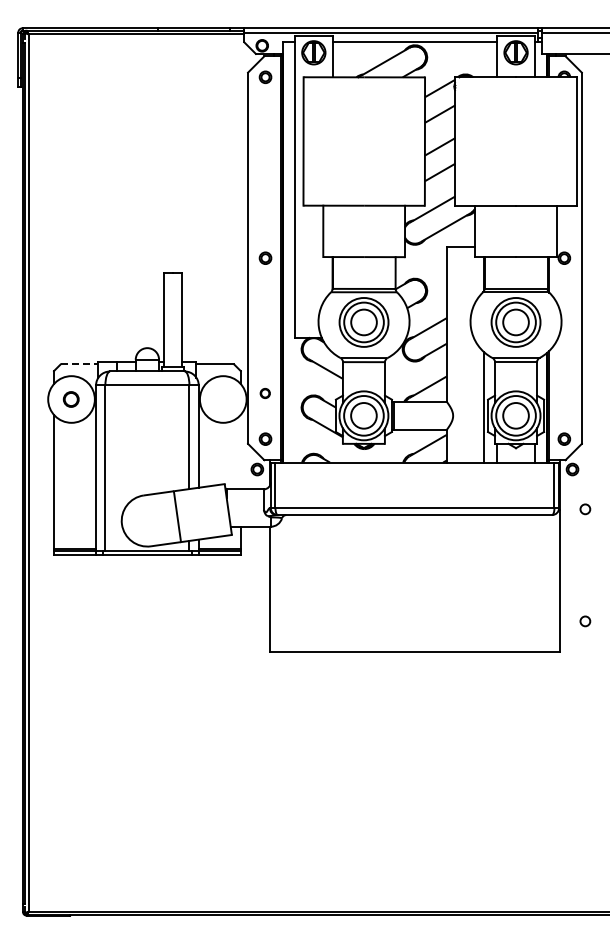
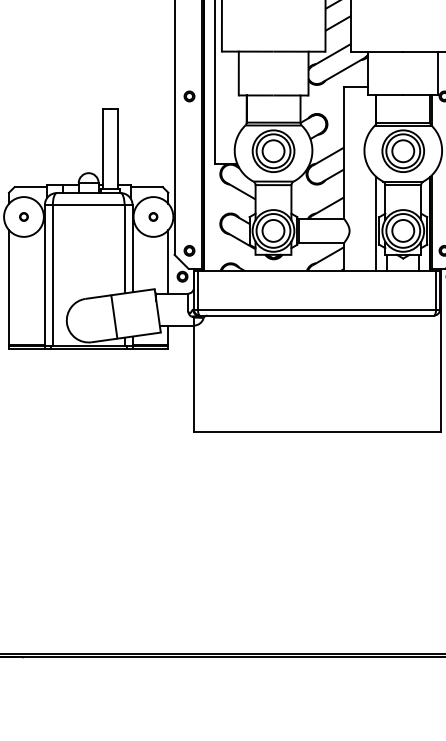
line: (79, 364) -> (30, 187), dashed -> solid
part: (264, 393) -> (152, 216), moved
part: (71, 399) -> (23, 216), size x0.62
line: (240, 451) -> (168, 261), added

